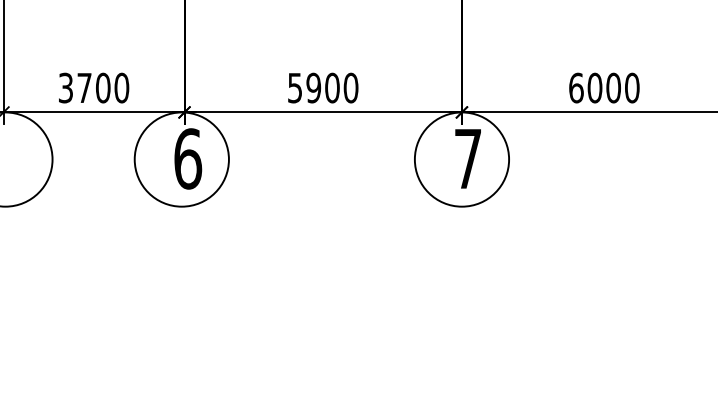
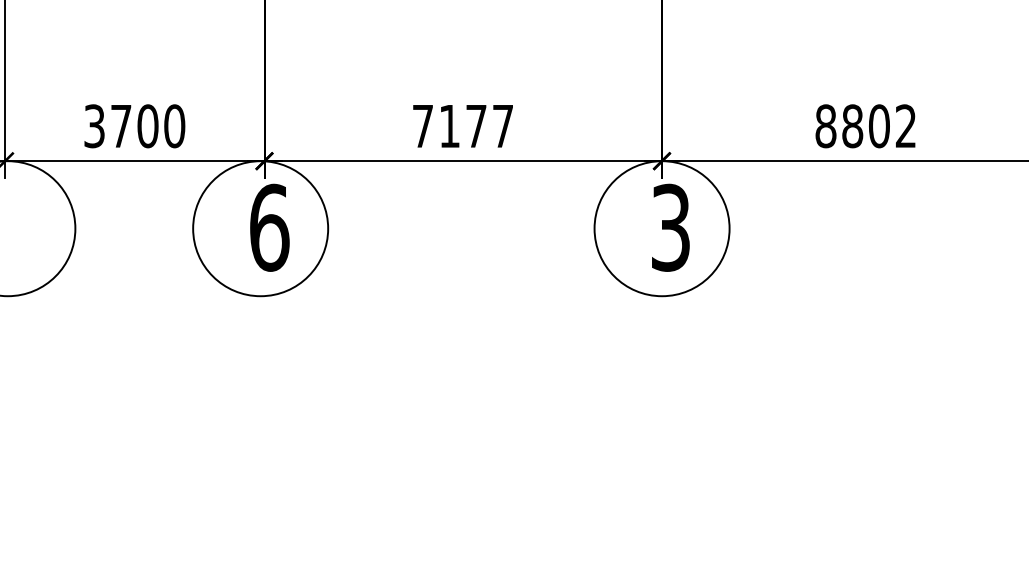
text: (323, 87) -> (463, 125), 5900 -> 7177
text: (604, 87) -> (866, 125), 6000 -> 8802
text: (468, 158) -> (671, 227), 7 -> 3

